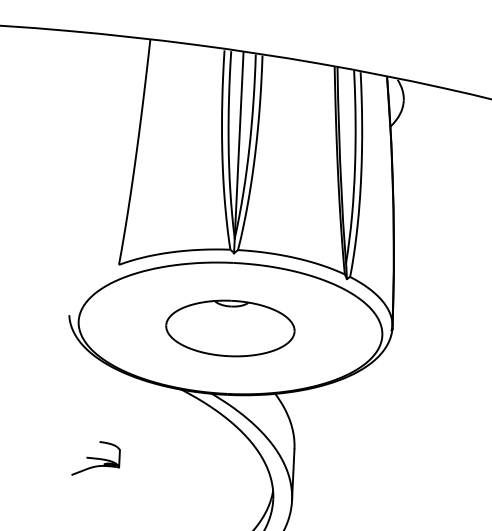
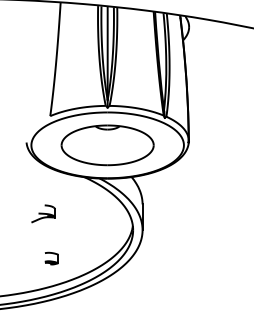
part: (230, 328) -> (107, 145), size x1.43

